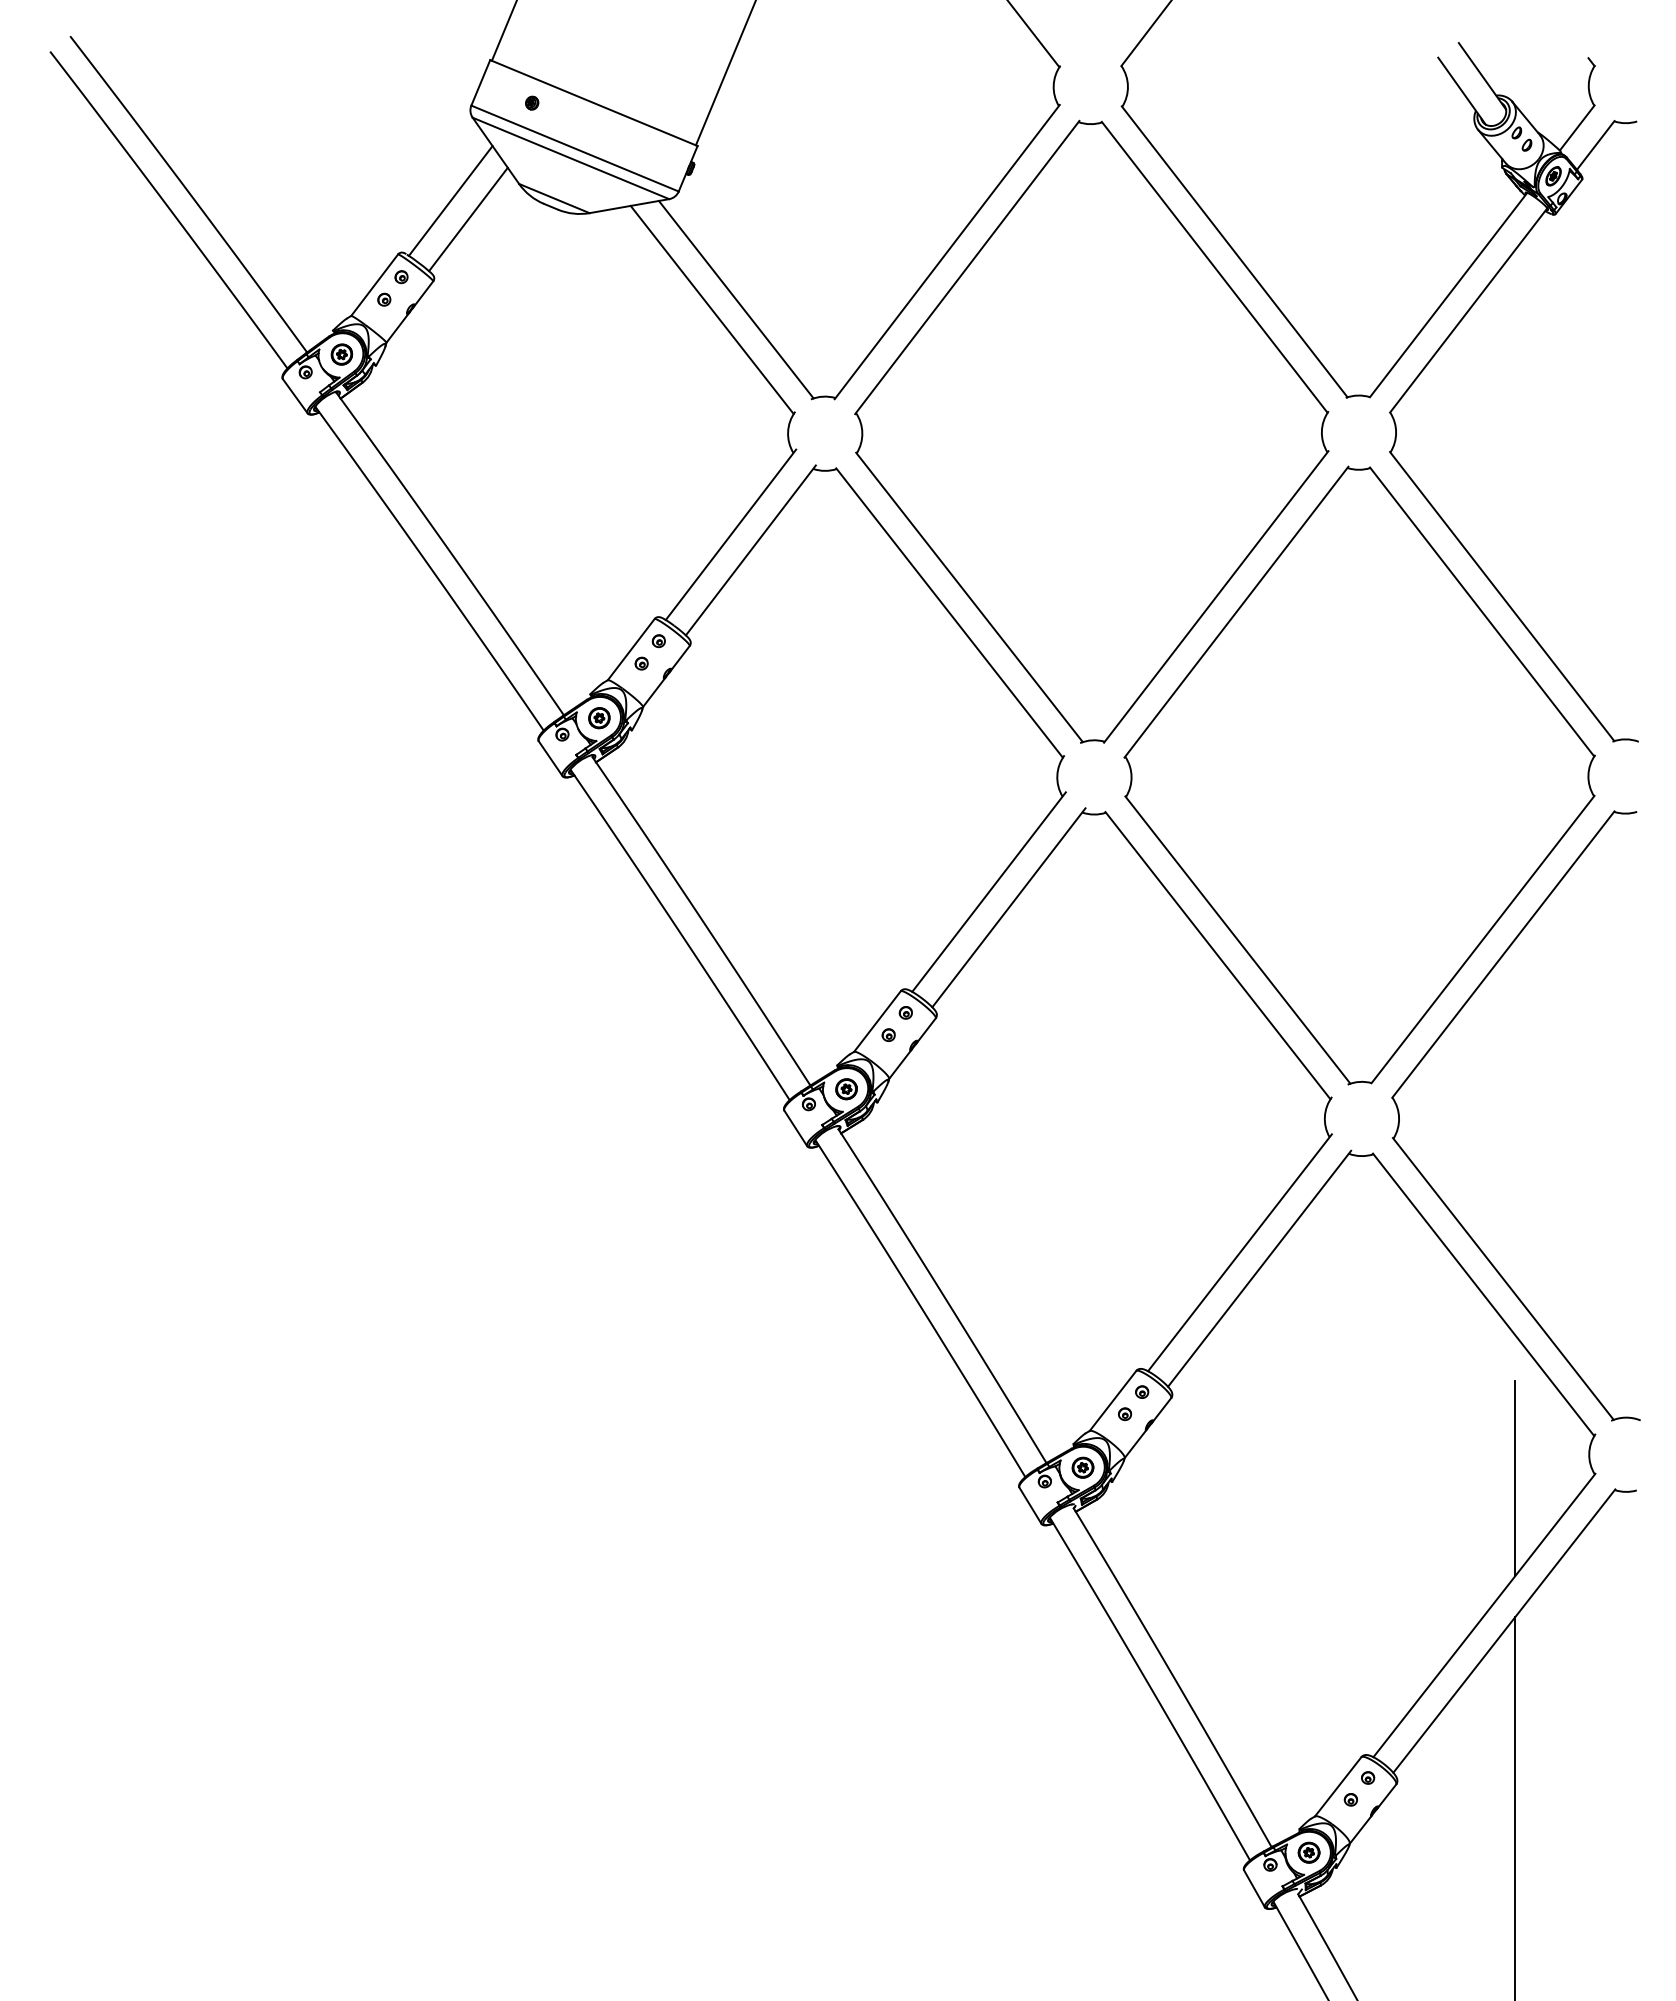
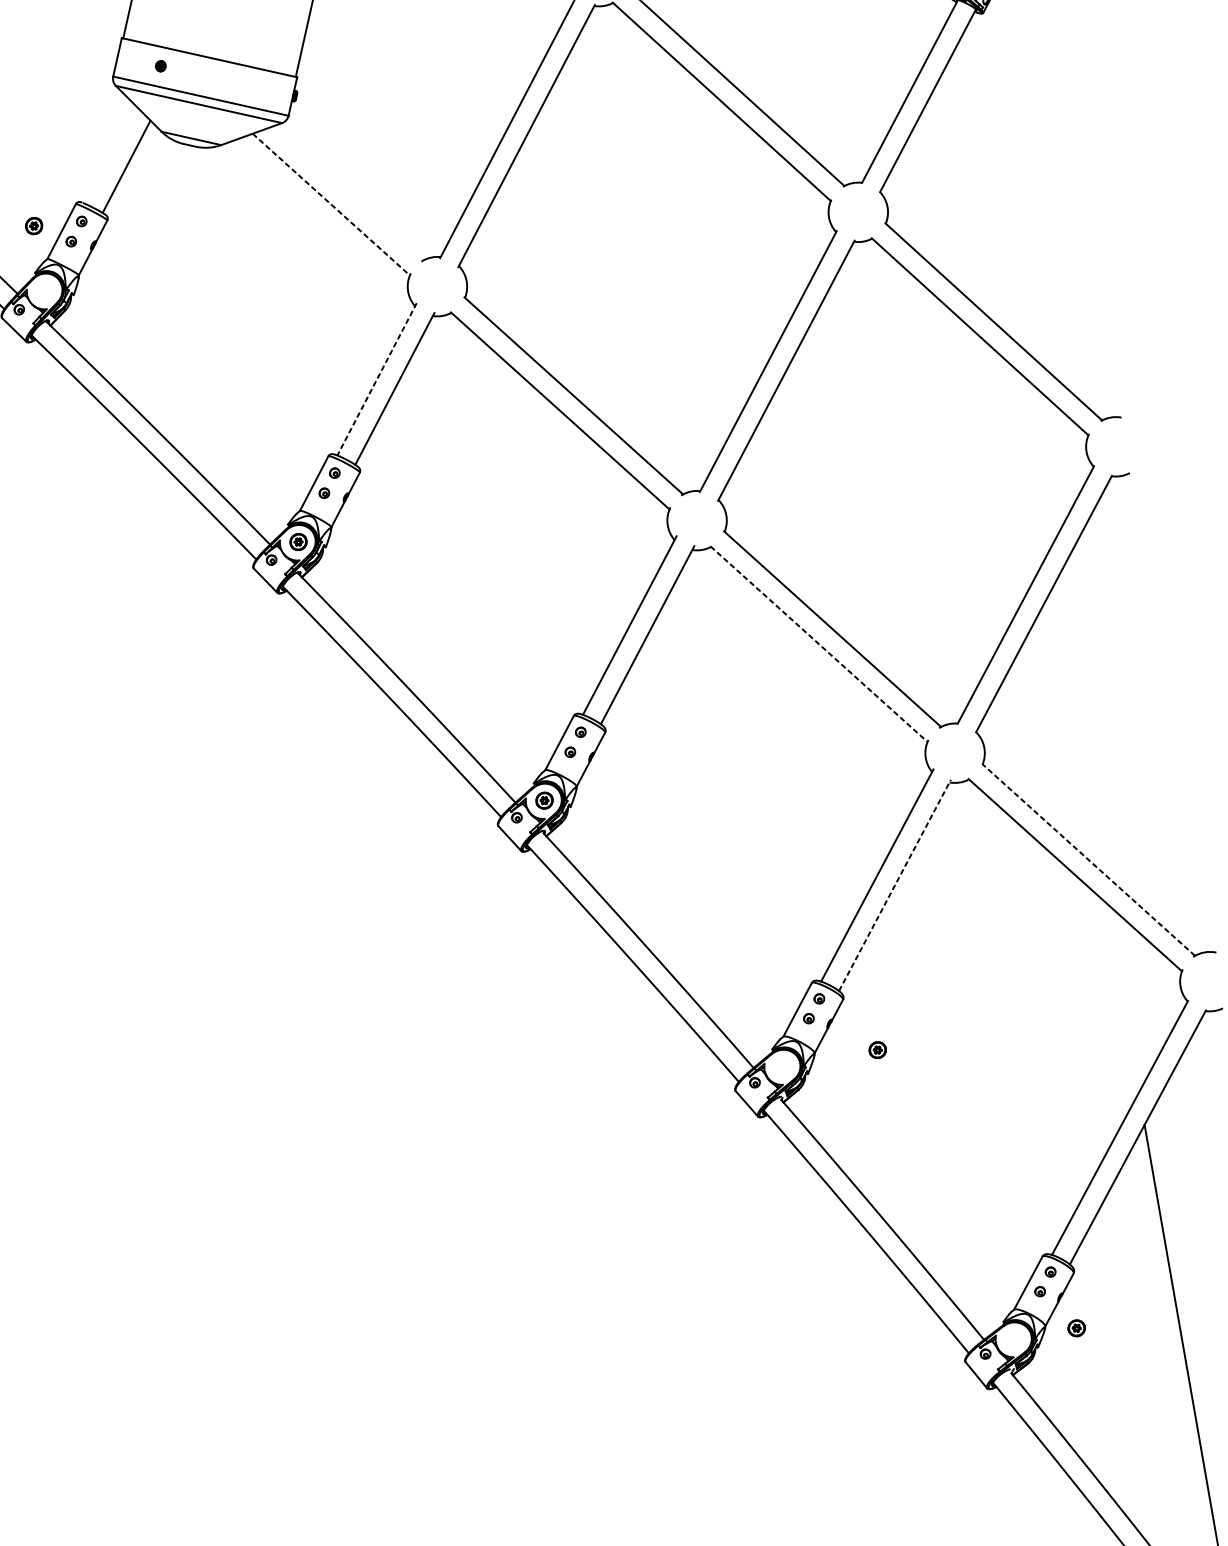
line: (450, 200) -> (109, 154), removed
line: (735, 299) -> (348, 193), removed
line: (712, 310) -> (331, 204), solid -> dashed
part: (341, 354) -> (33, 226), moved
line: (730, 535) -> (376, 379), solid -> dashed
line: (1218, 956) -> (819, 644), solid -> dashed
line: (1259, 1268) -> (894, 885), solid -> dashed
line: (1503, 1278) -> (1088, 859), solid -> dashed
part: (1082, 1467) -> (877, 1050), moved
line: (1515, 1478) -> (1125, 1015), removed
part: (1308, 1852) -> (1076, 1328), moved

